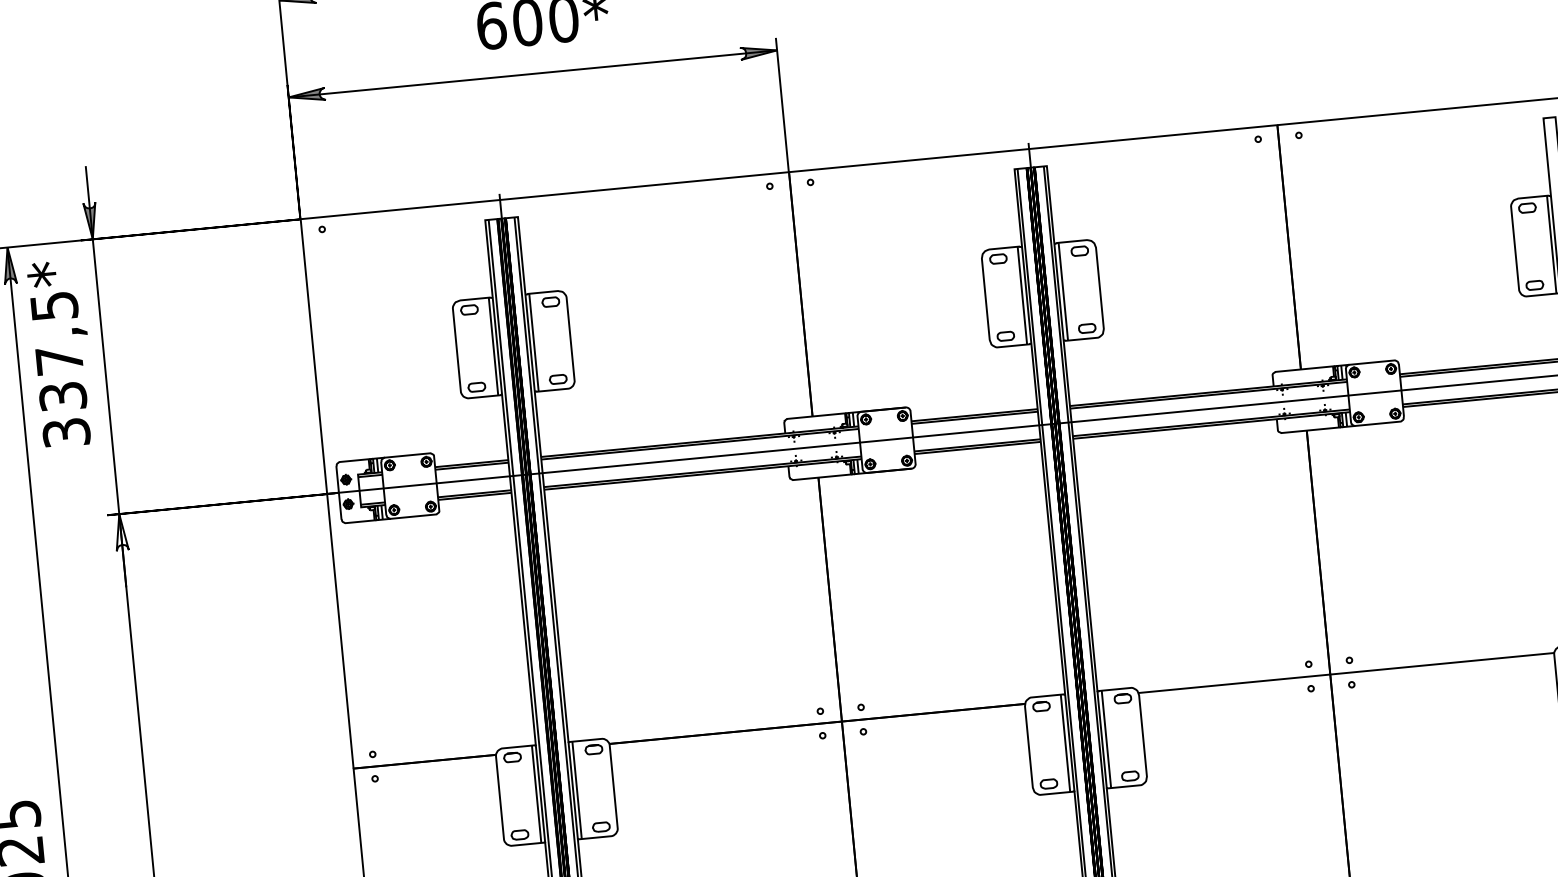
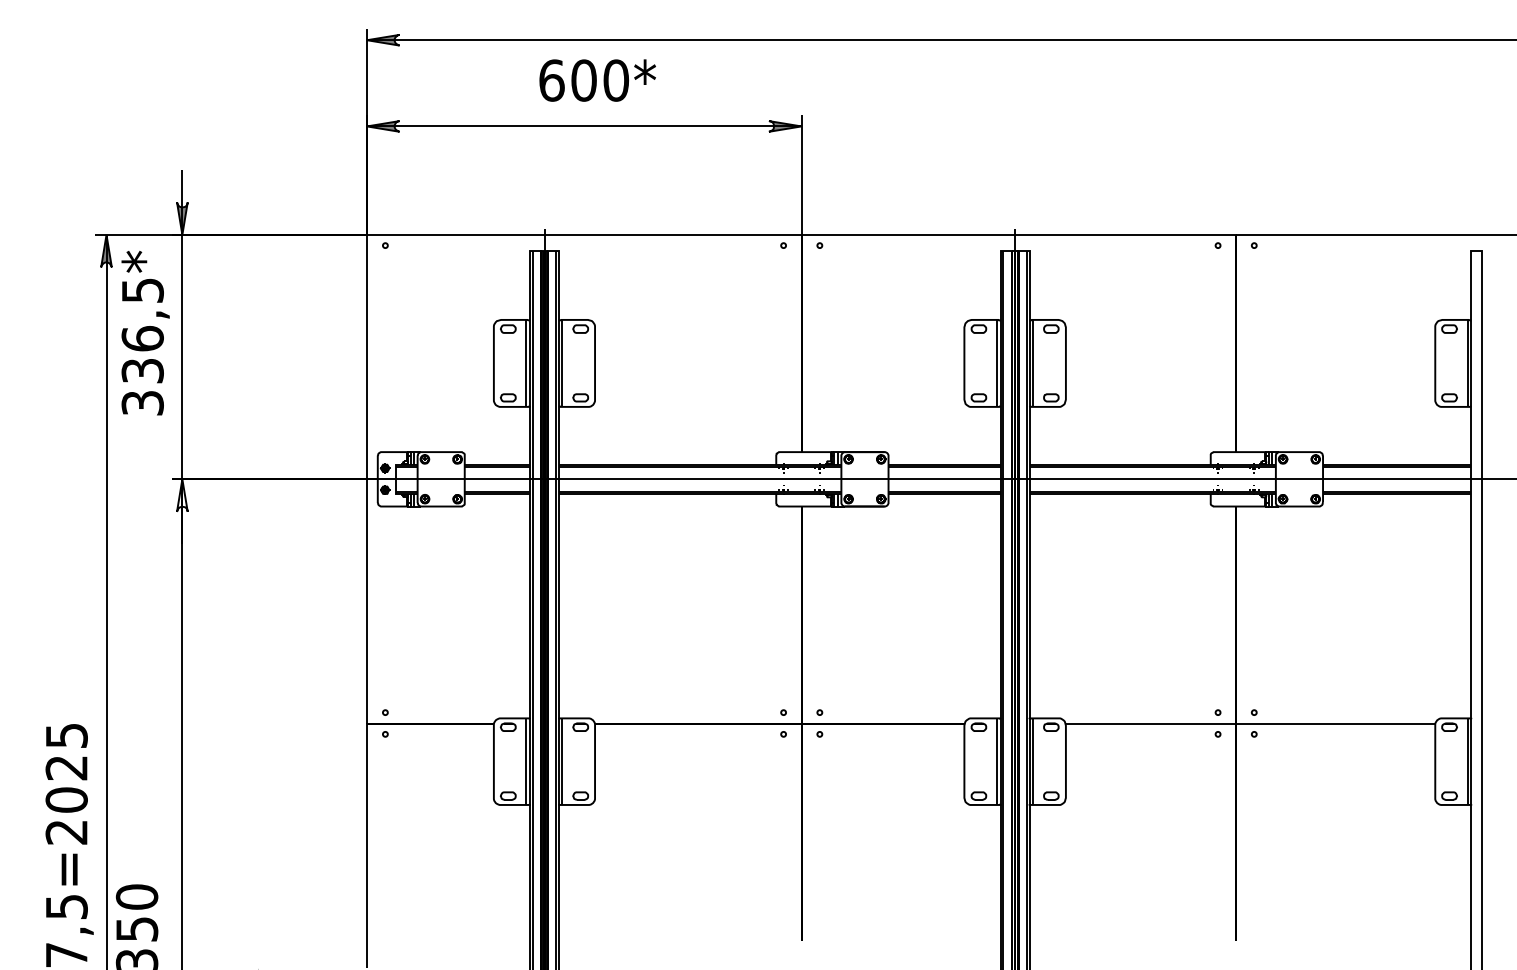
text: (59, 360) -> (142, 338), 337,5* -> 336,5*

